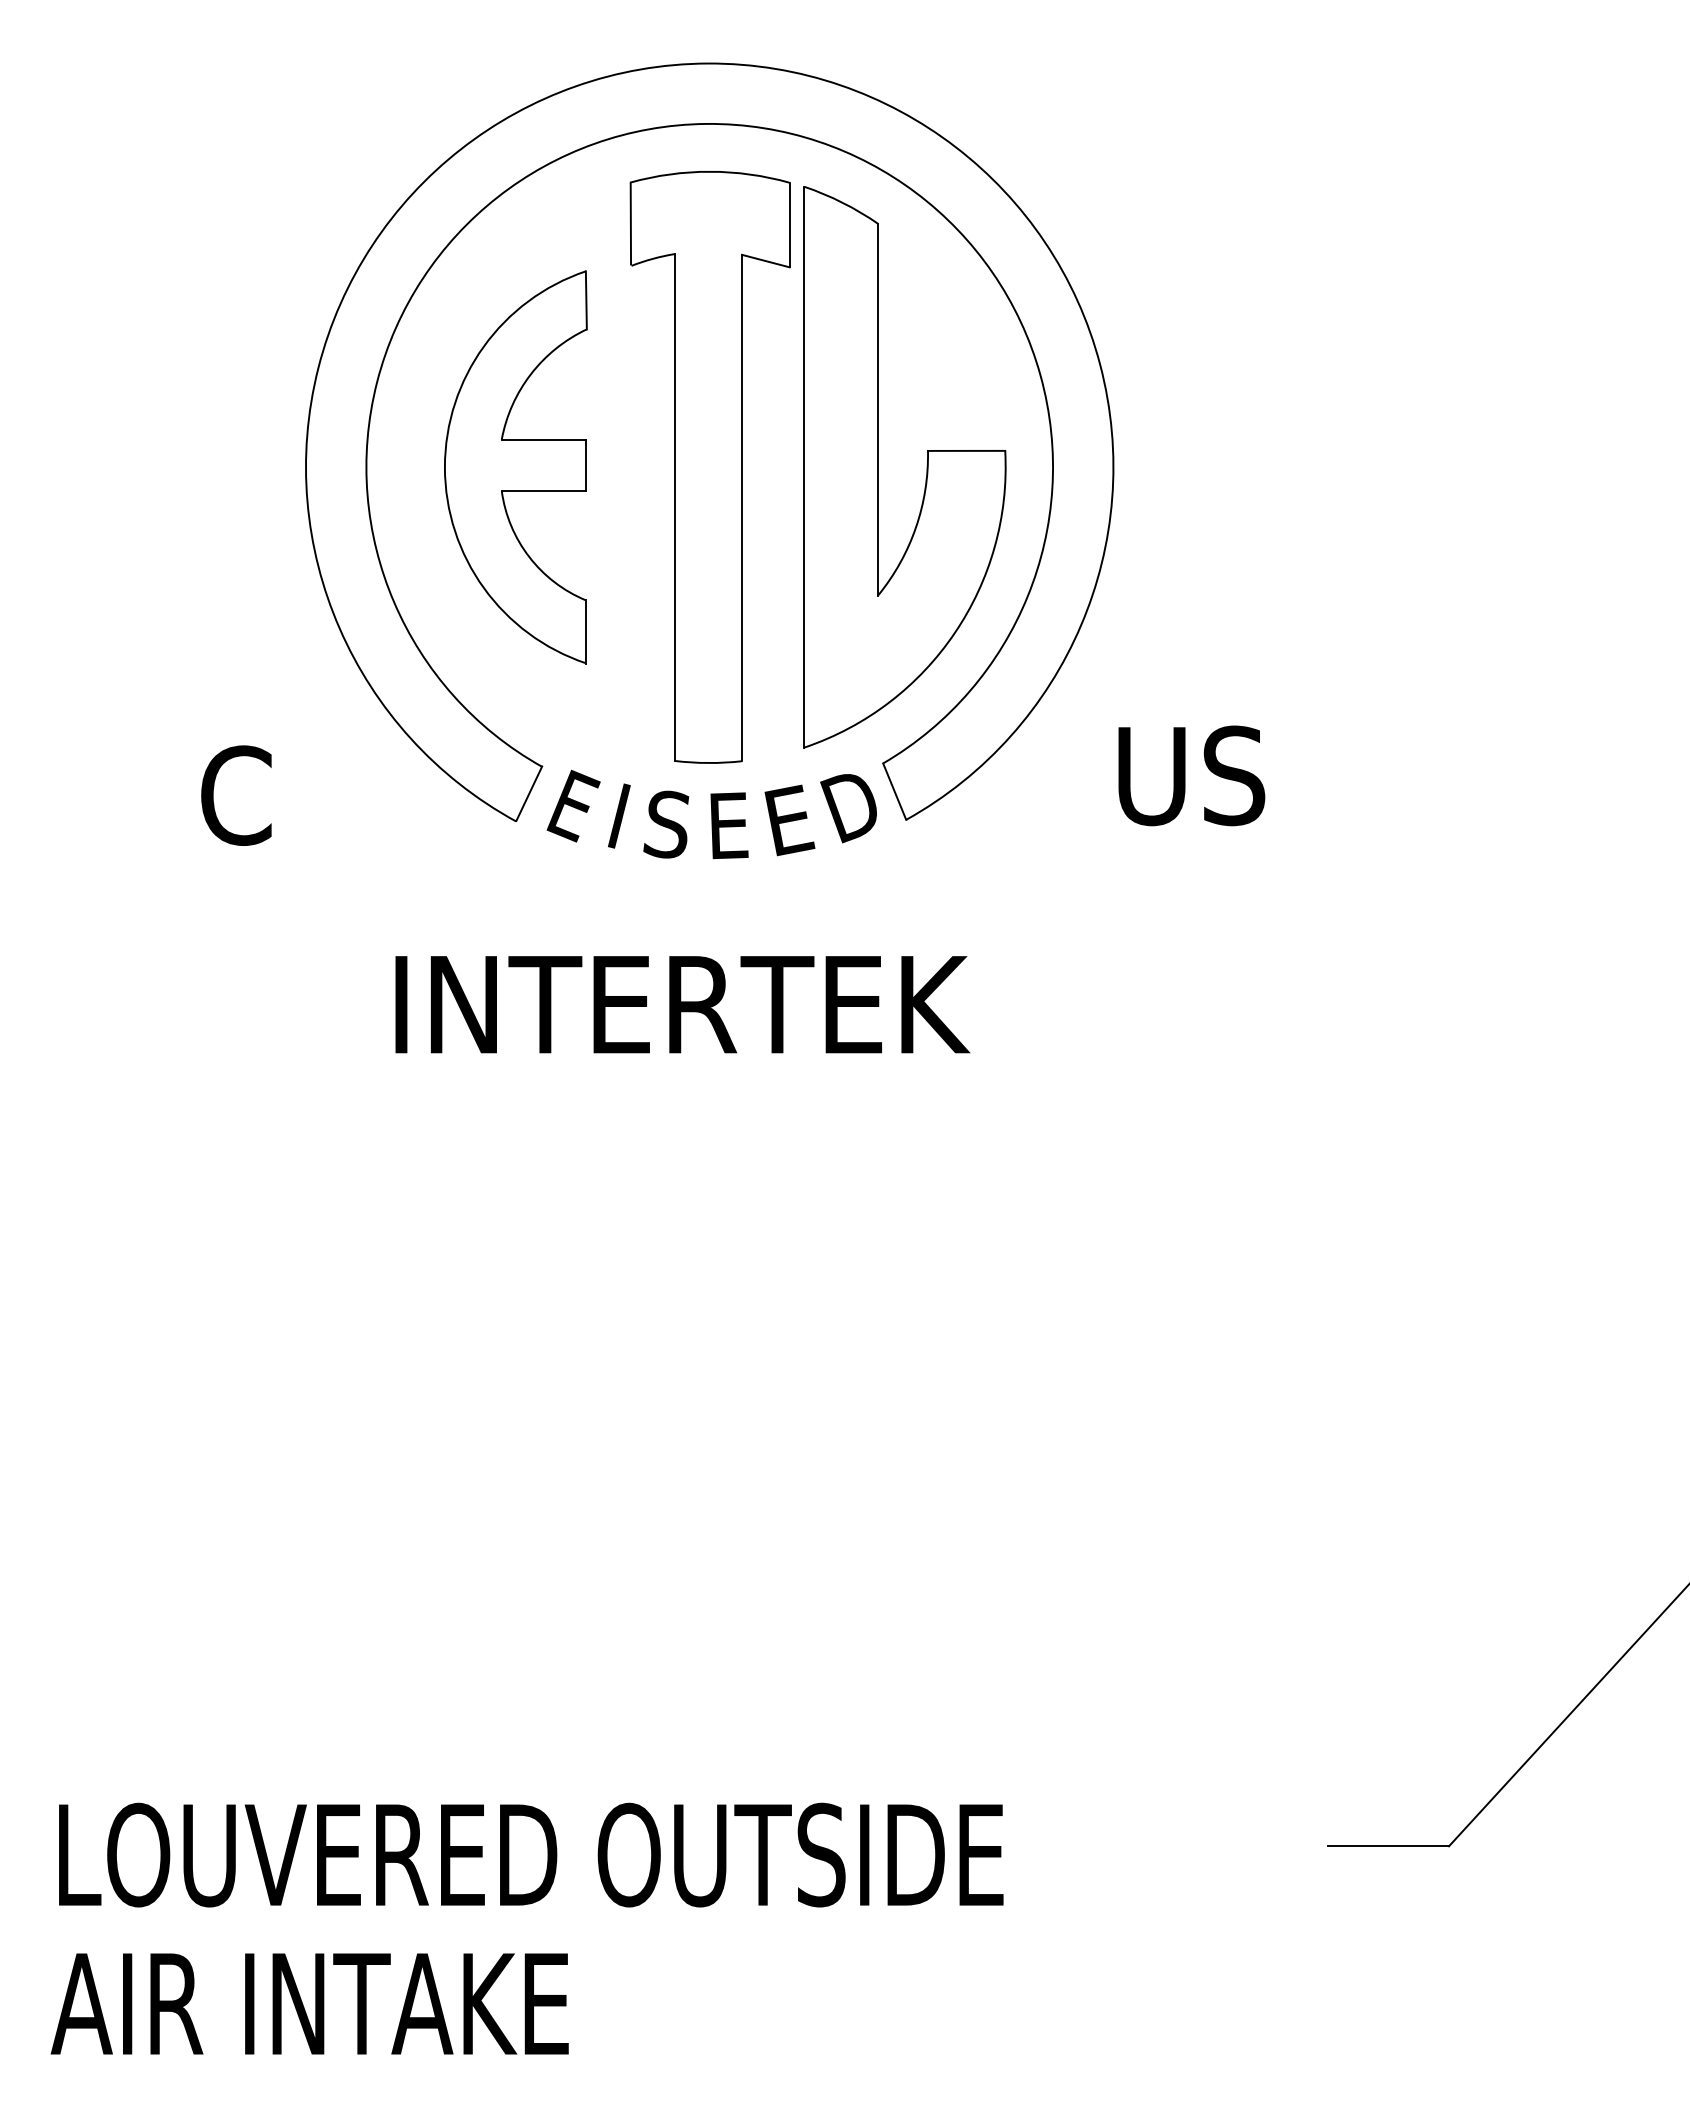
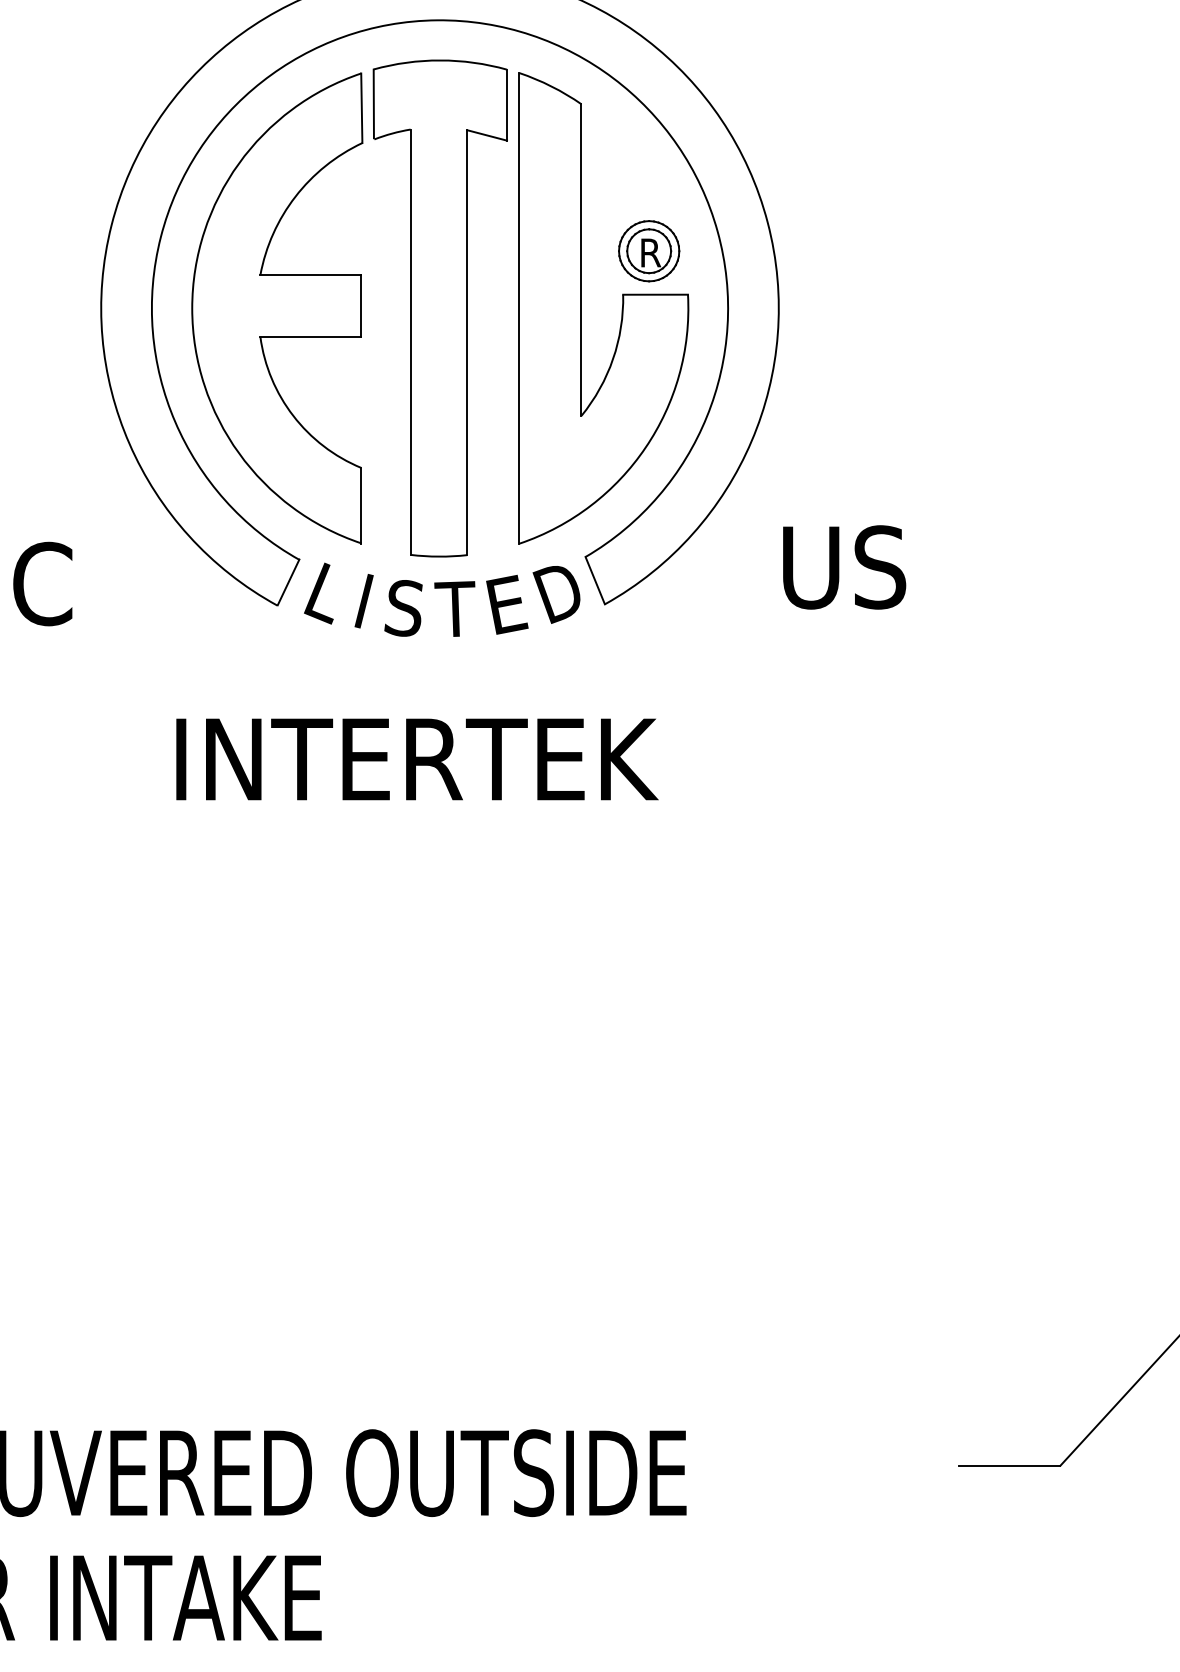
part: (958, 398) -> (648, 250), added
part: (515, 467) -> (277, 308), size x1.43
text: (573, 806) -> (325, 593), E -> L
text: (726, 825) -> (454, 609), E -> T

